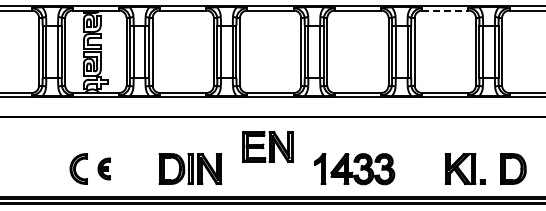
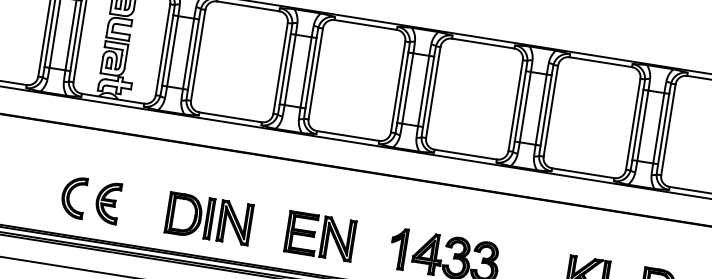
line: (445, 10) -> (601, 62), dashed -> solid
part: (267, 146) -> (319, 235), moved
part: (104, 168) -> (108, 202), size x1.43
part: (190, 169) -> (209, 219), moved

